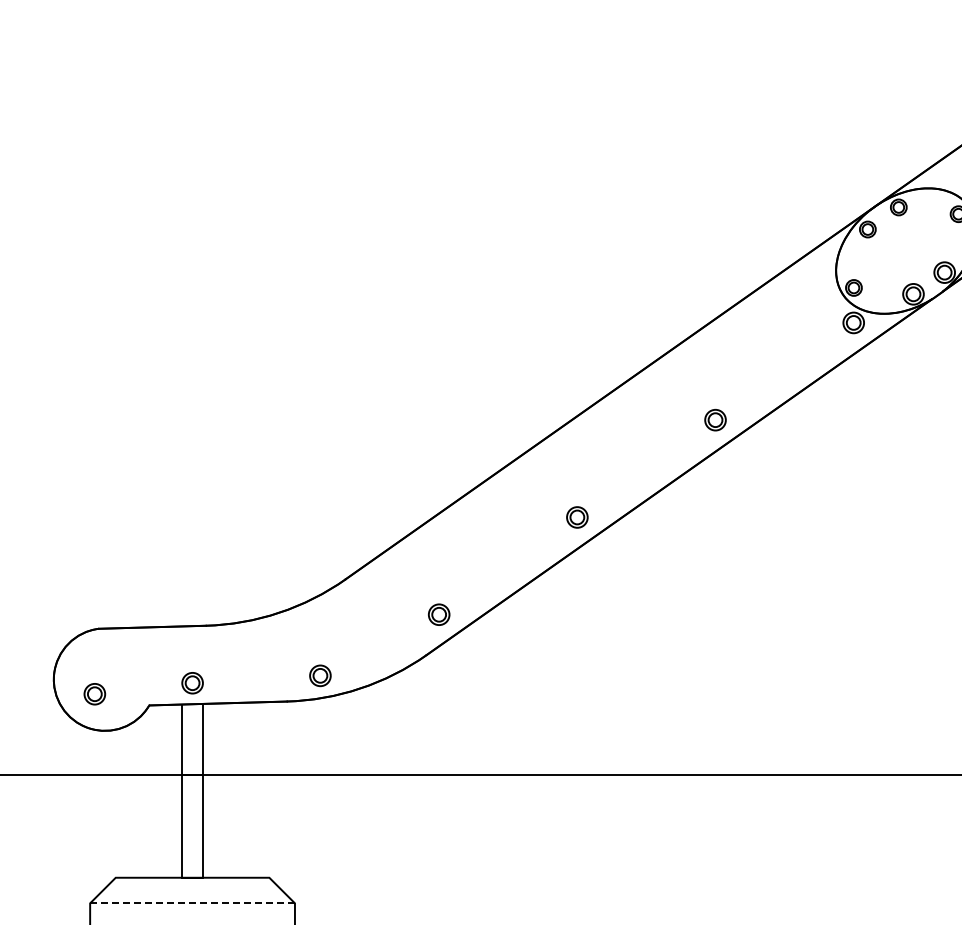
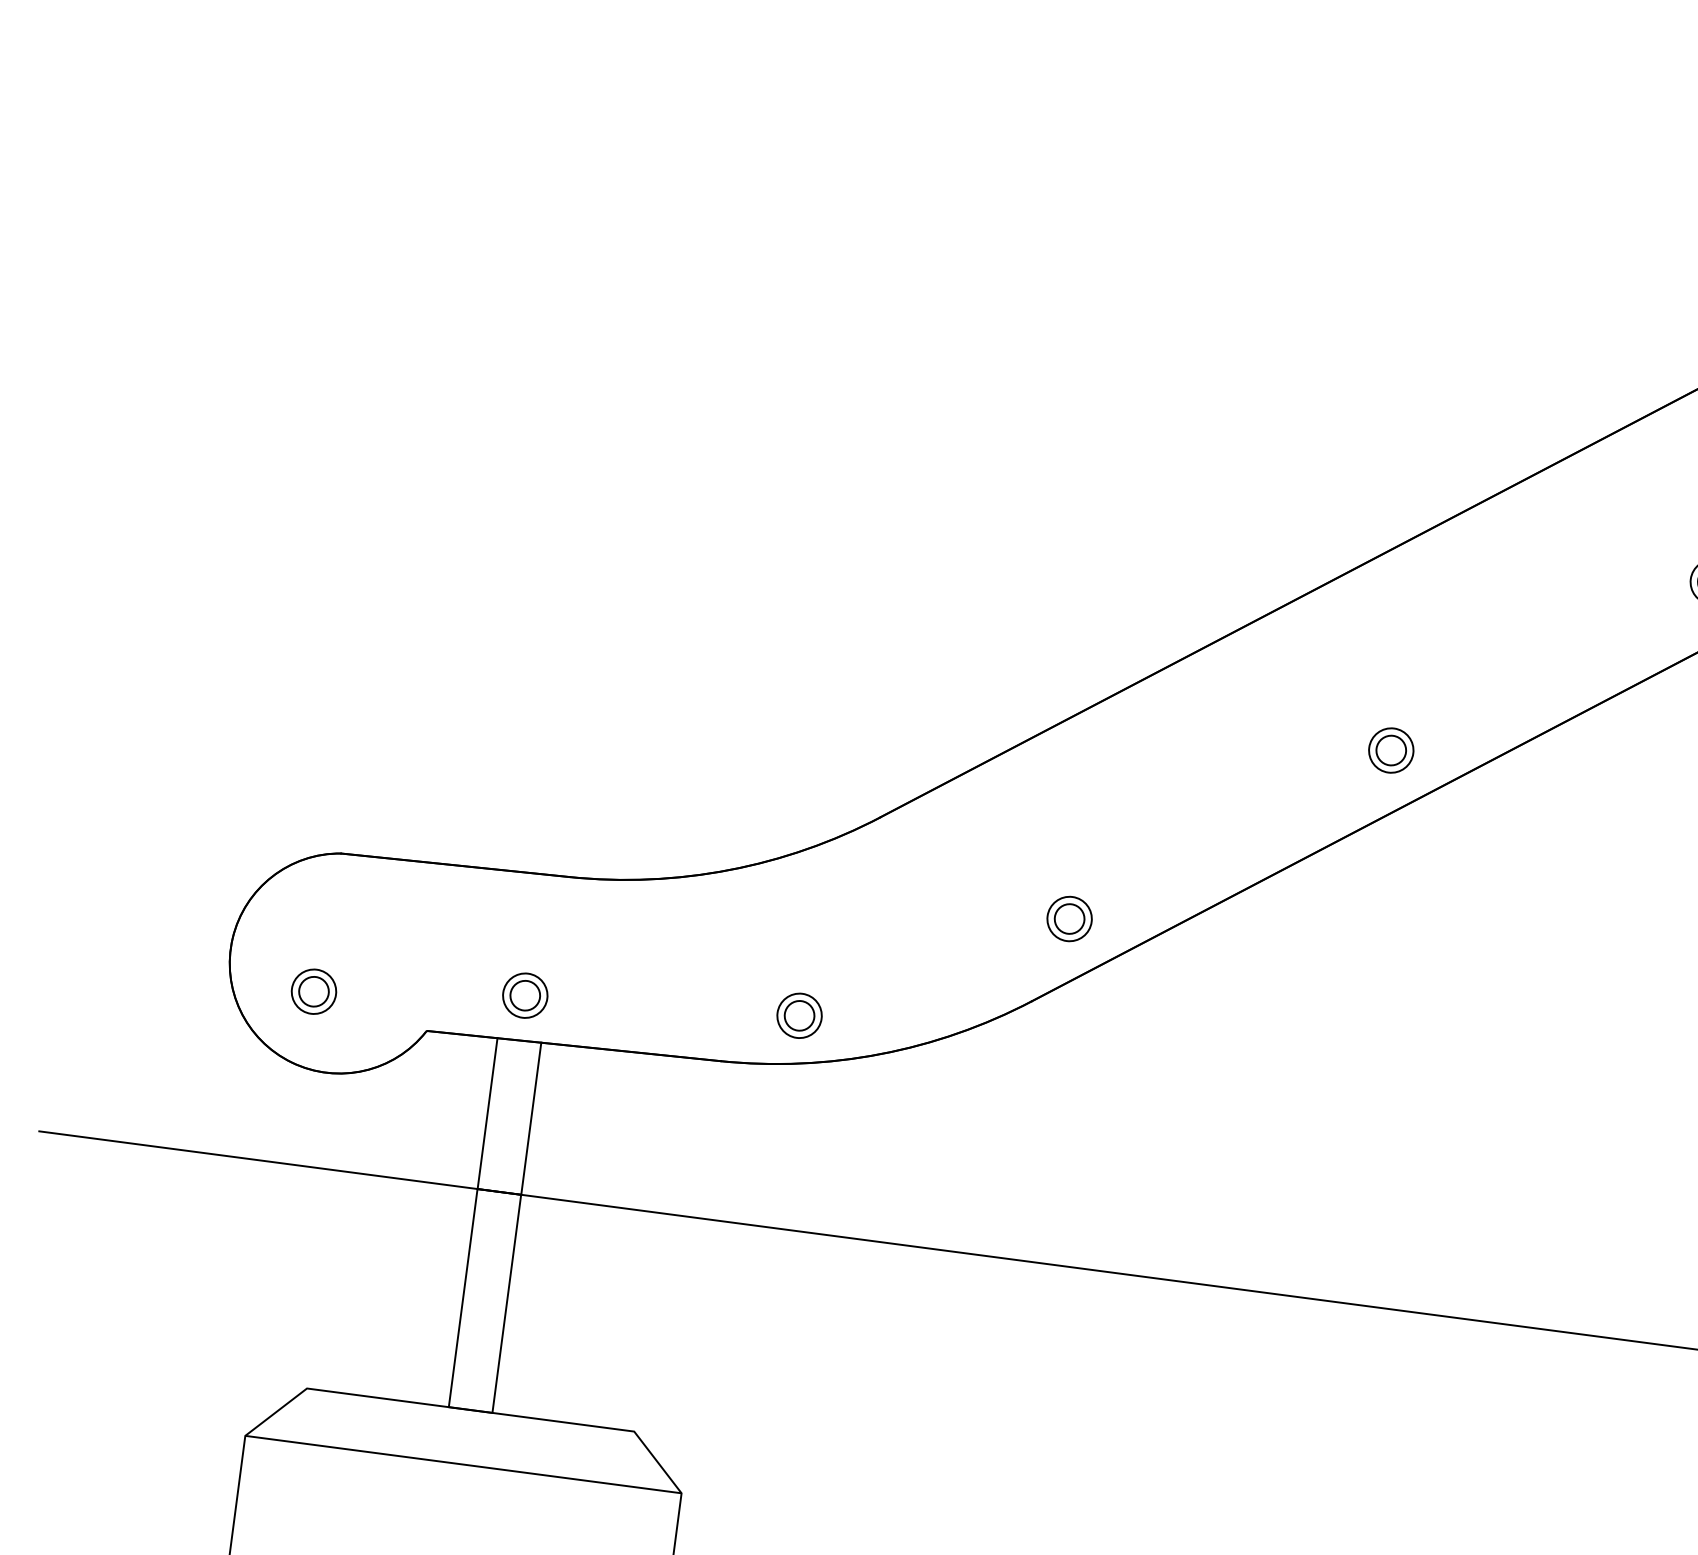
line: (193, 903) -> (465, 1465), dashed -> solid

